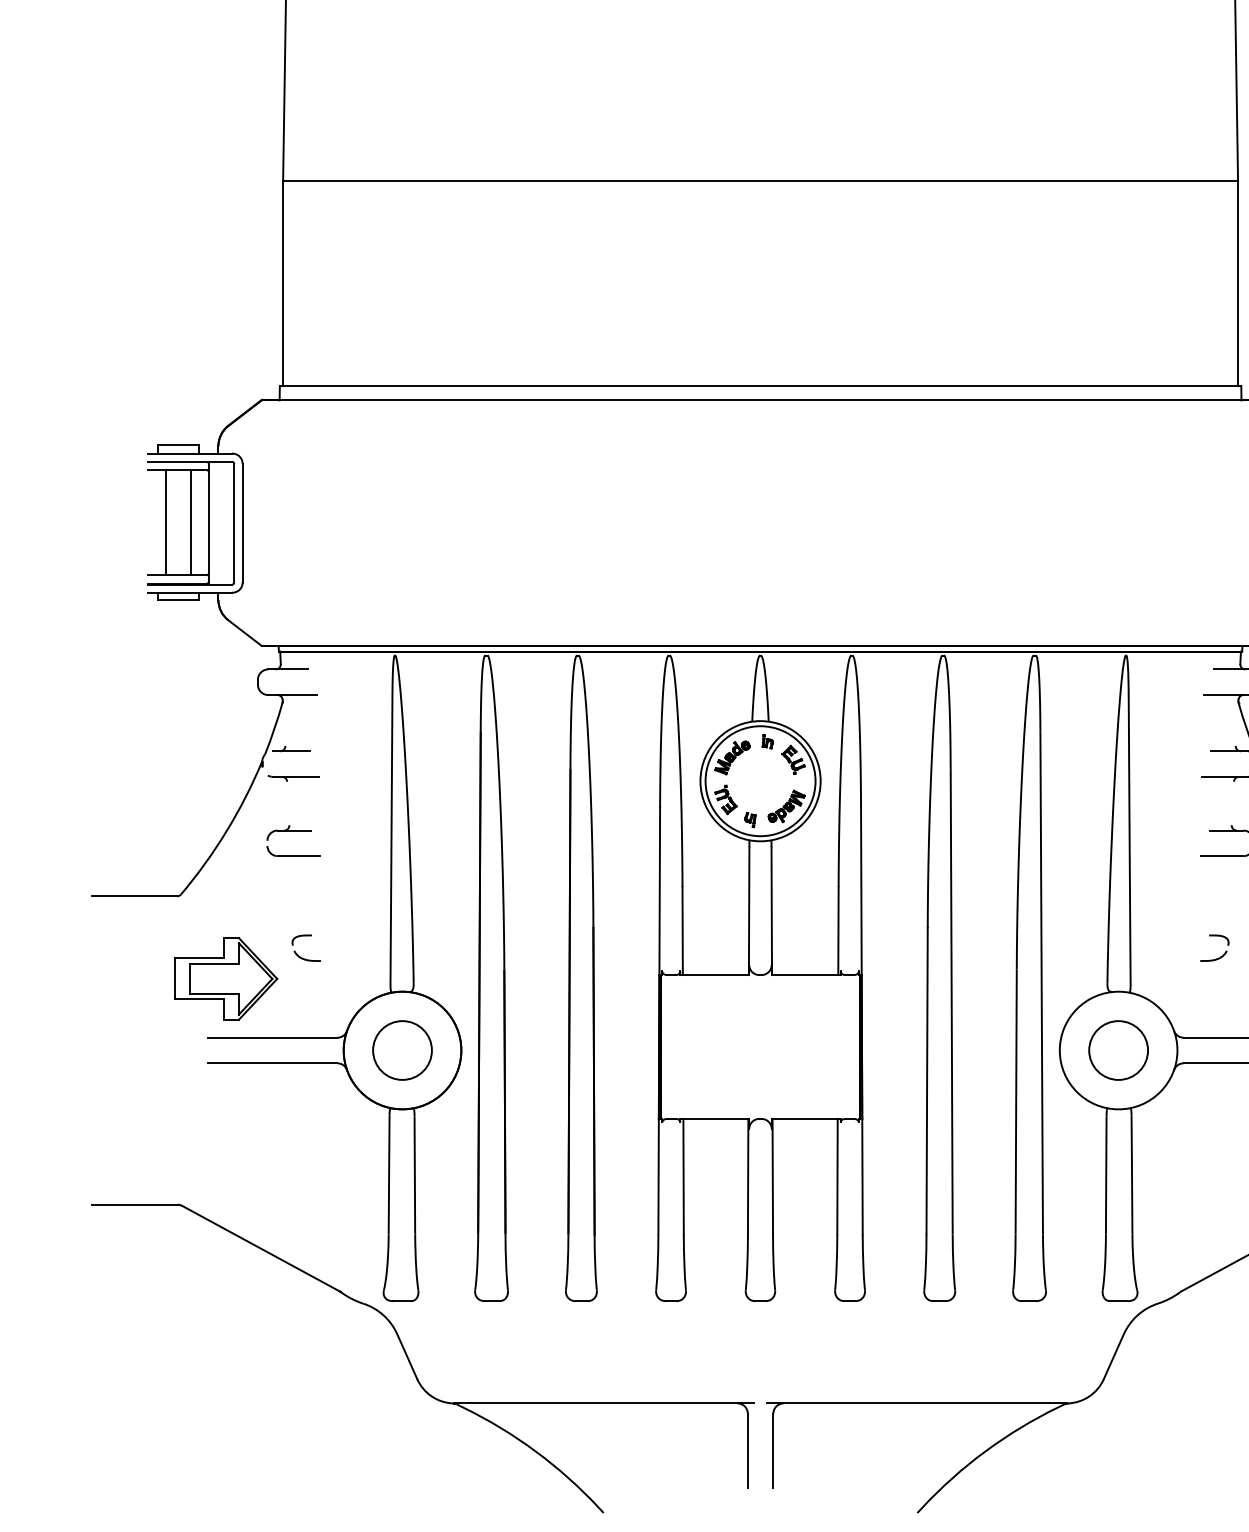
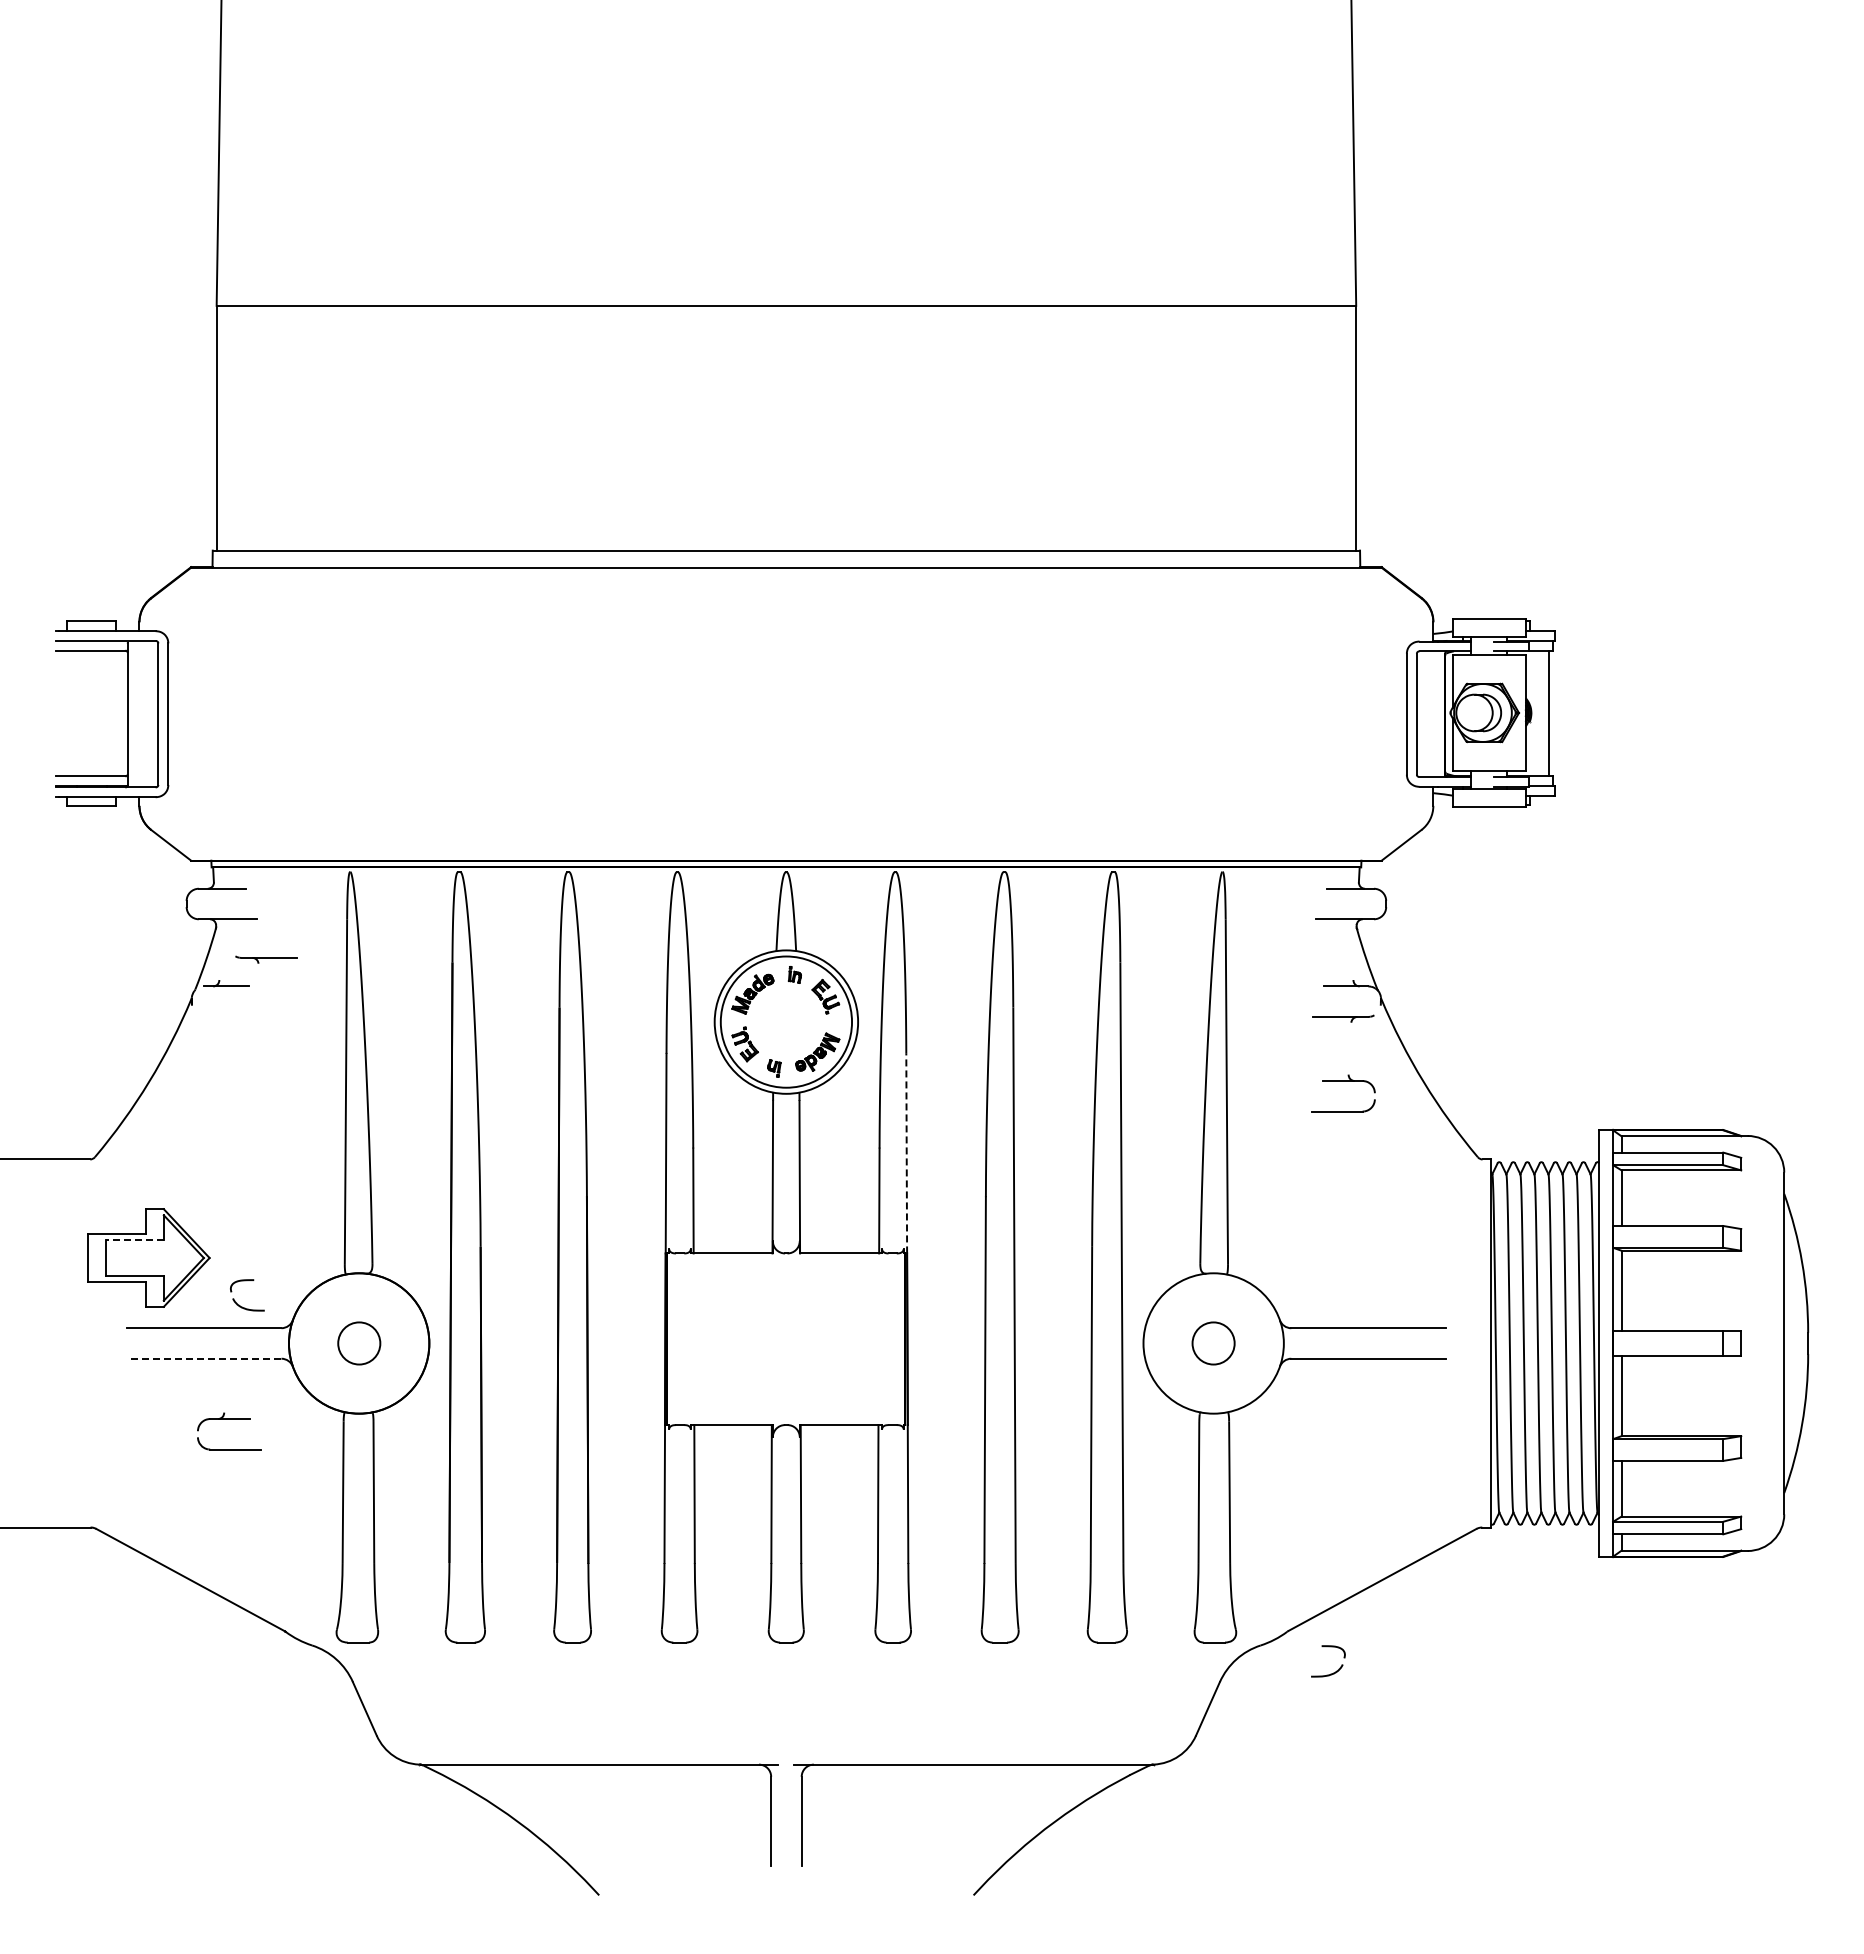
line: (165, 522) -> (76, 713), removed
line: (191, 522) -> (107, 713), removed
part: (293, 778) -> (266, 959), moved
part: (293, 830) -> (229, 1419), moved
line: (861, 891) -> (906, 1153), solid -> dashed
part: (299, 955) -> (239, 1304), moved
part: (1221, 955) -> (1336, 1670), moved
line: (214, 963) -> (134, 1239), solid -> dashed
circle: (402, 1050) -> (359, 1343), size x0.6
circle: (1118, 1050) -> (1213, 1343), size x0.6
line: (272, 1063) -> (203, 1358), solid -> dashed

